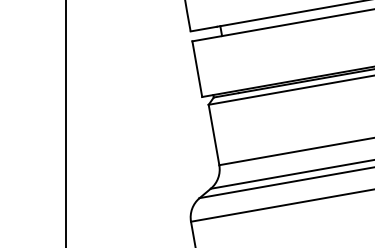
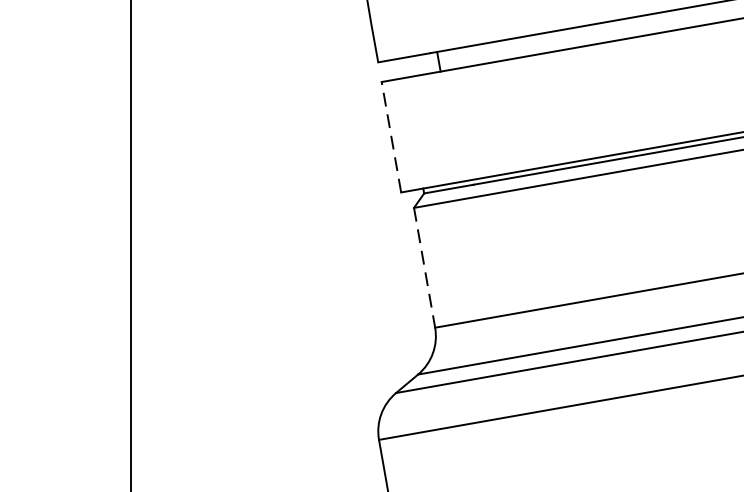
line: (197, 68) -> (391, 135), solid -> dashed
line: (214, 135) -> (425, 268), solid -> dashed

